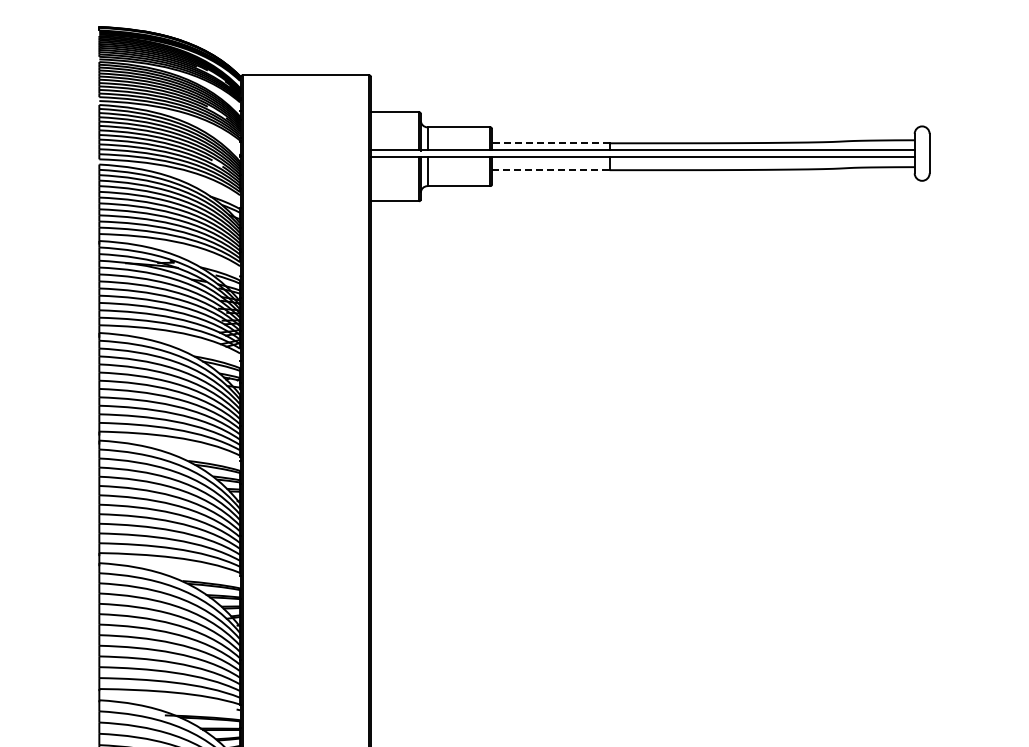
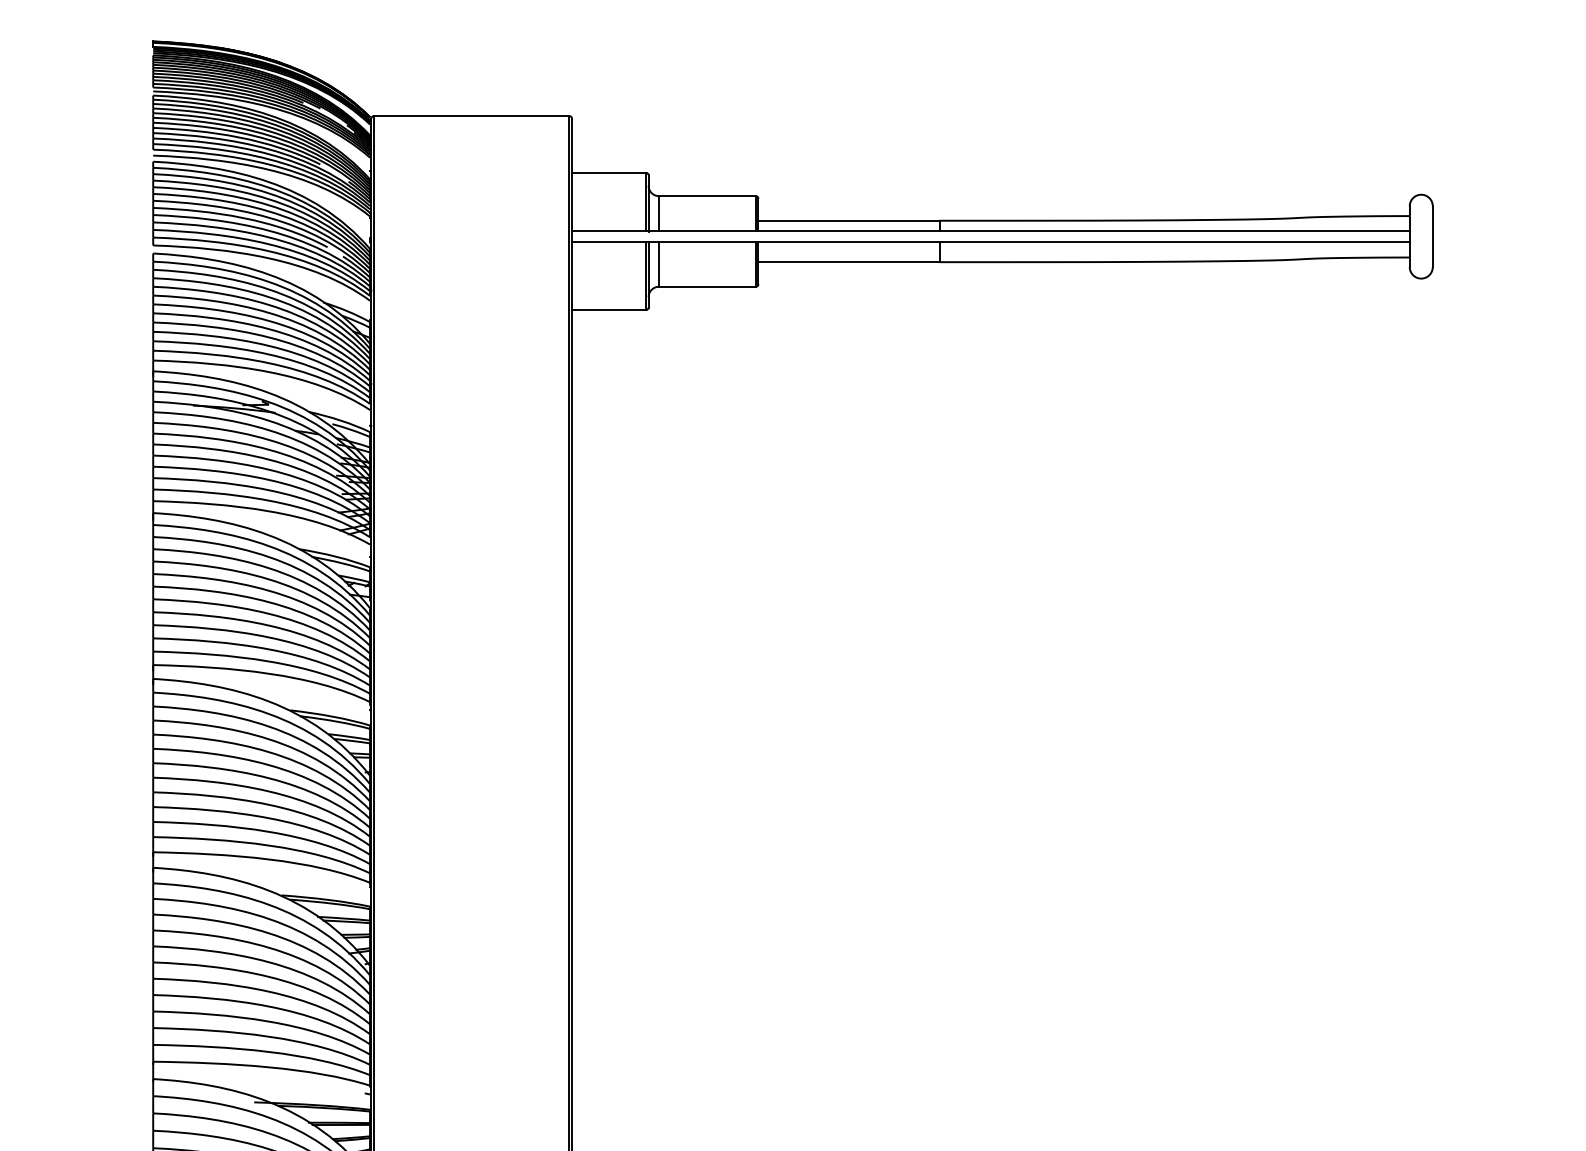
line: (550, 143) -> (848, 221), dashed -> solid
line: (550, 170) -> (848, 262), dashed -> solid

